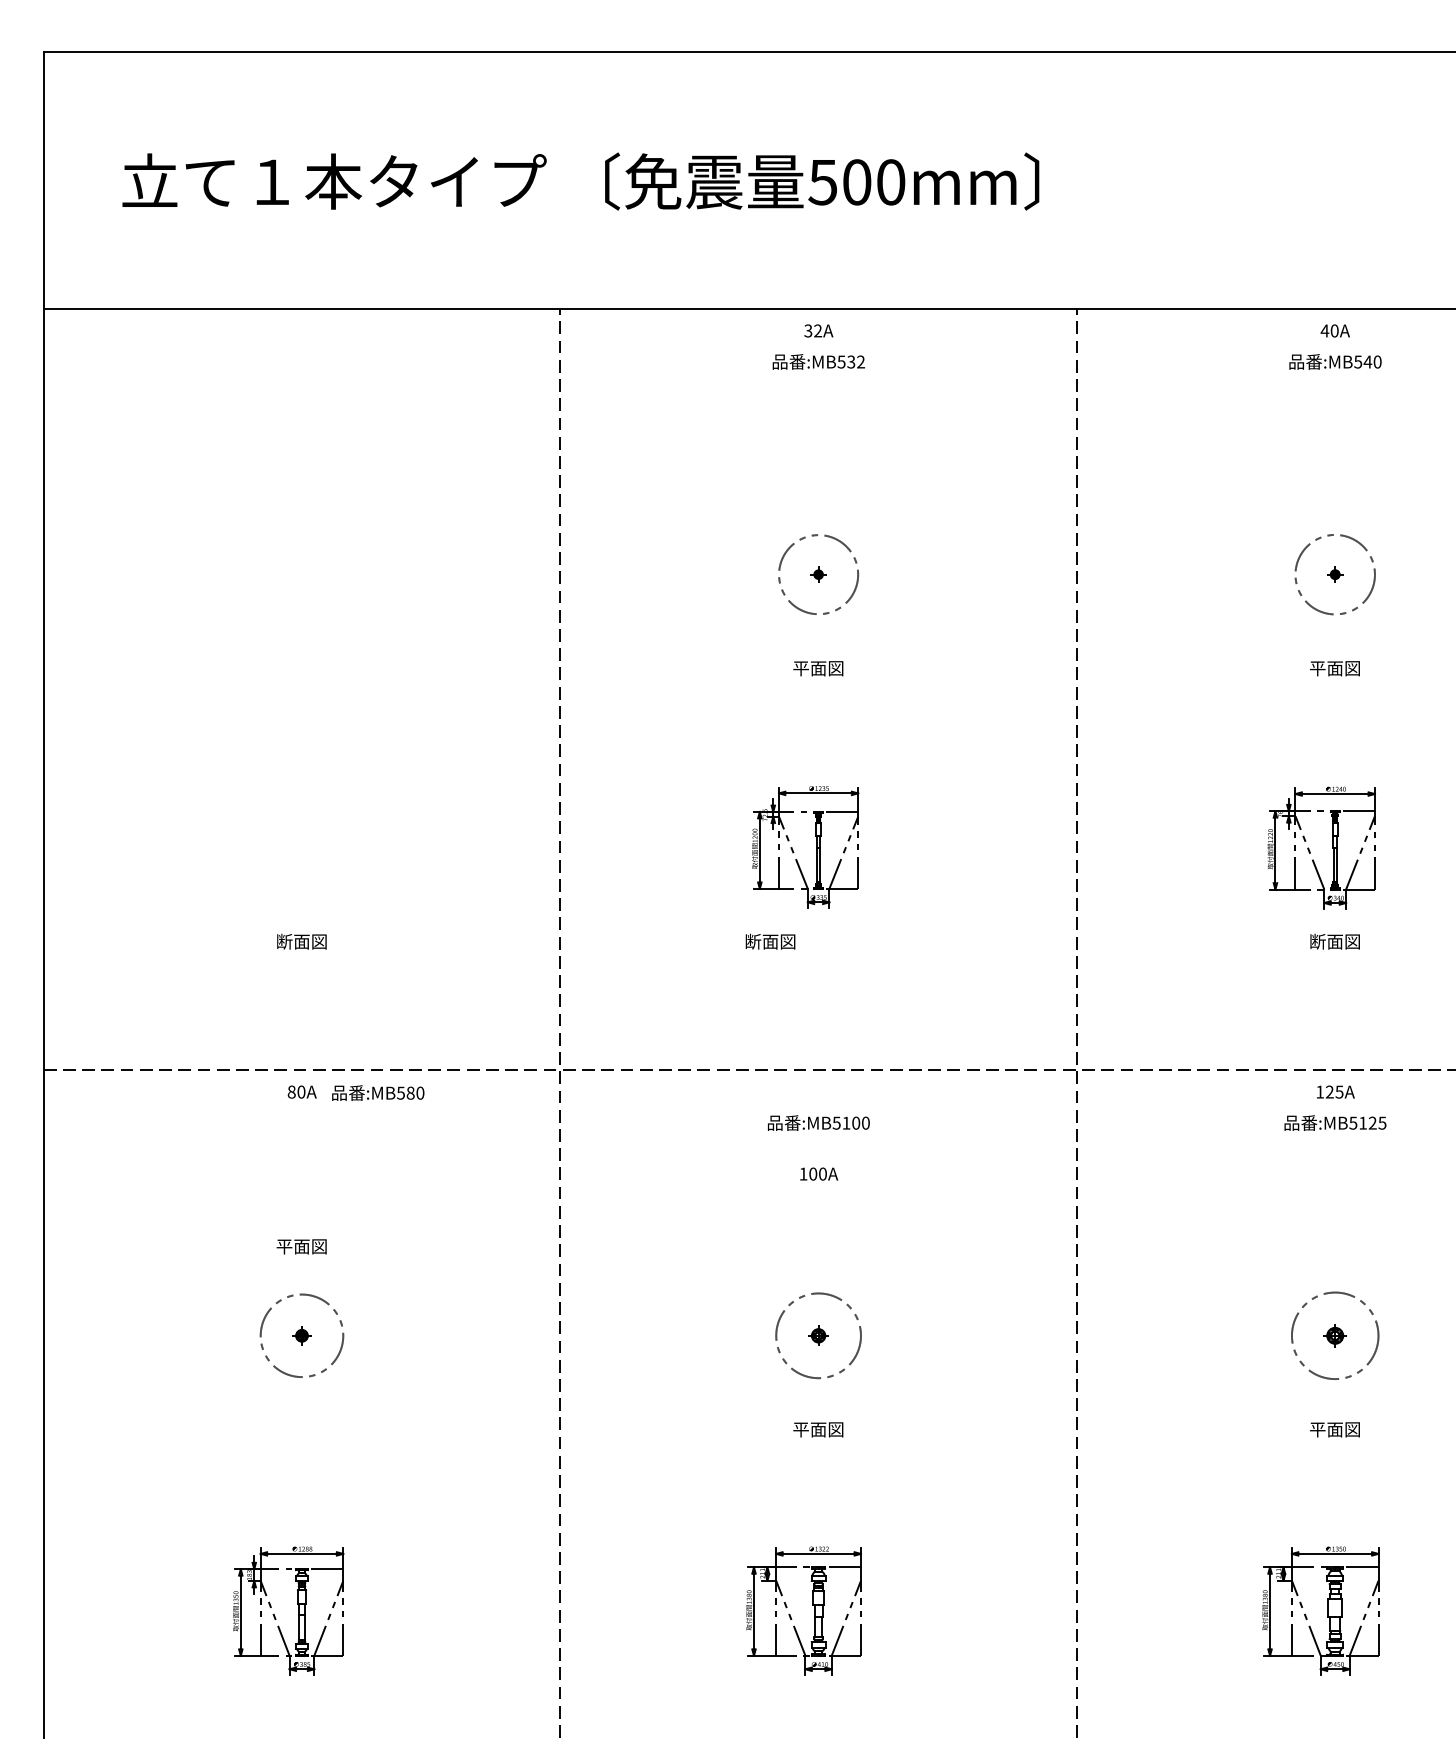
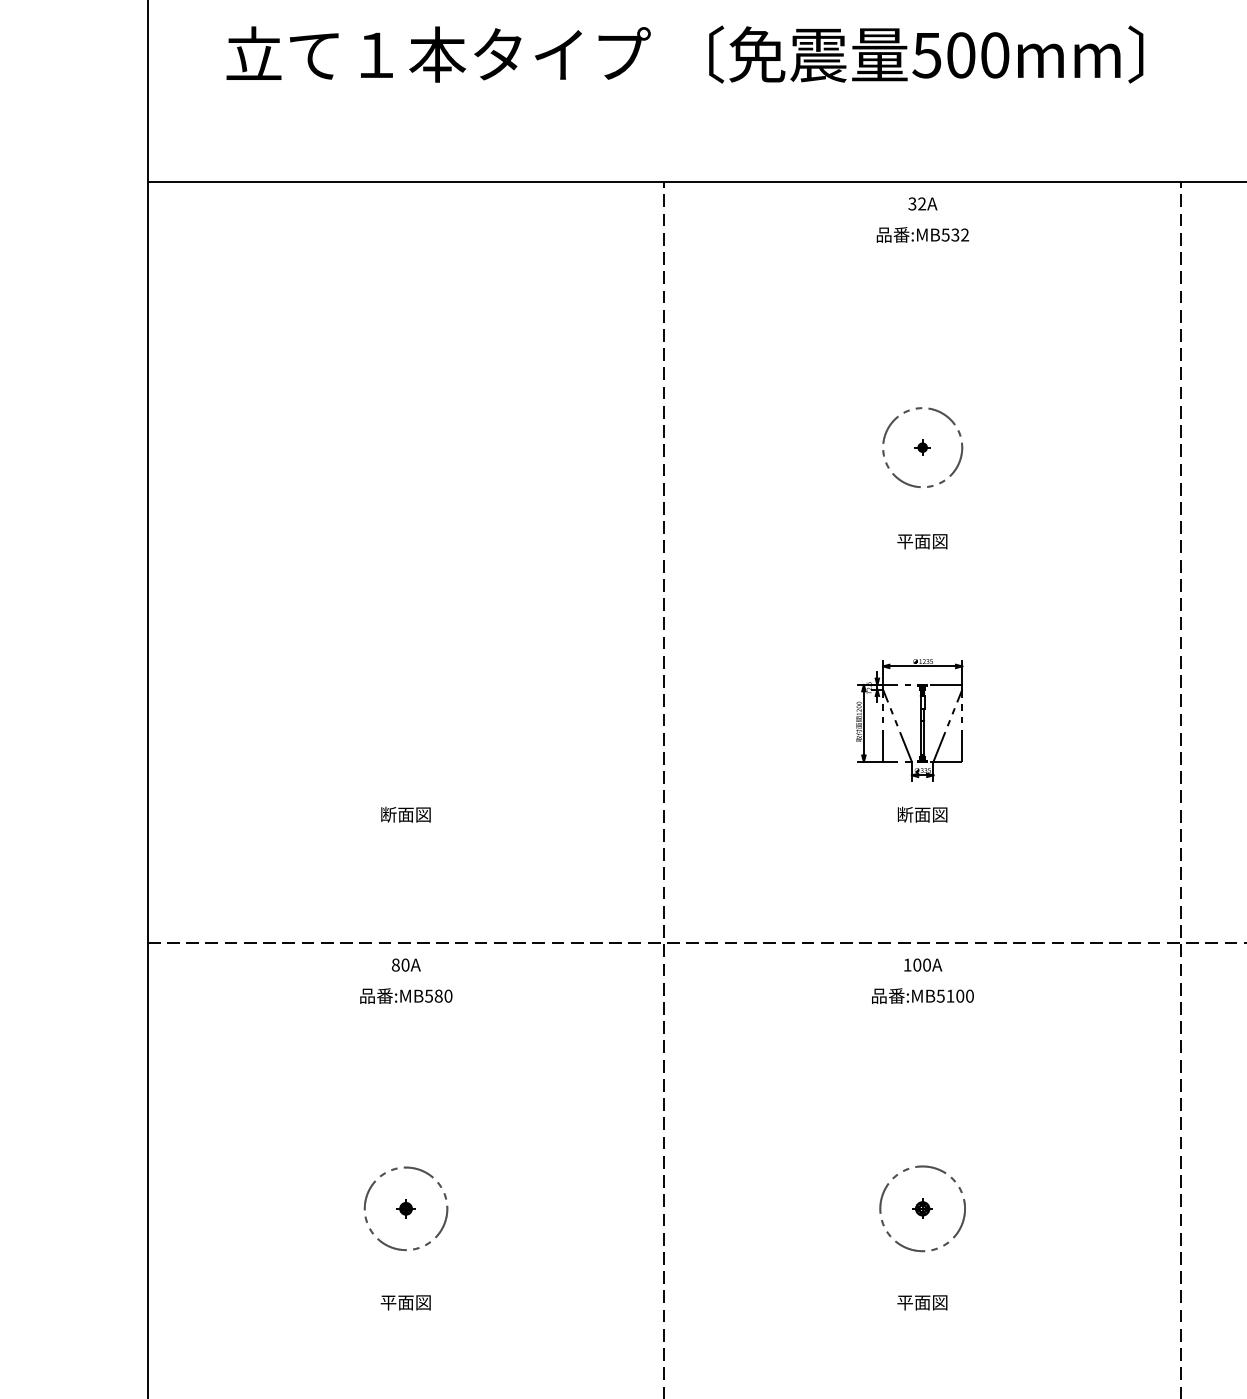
text: (770, 941) -> (922, 814), moved
text: (378, 1092) -> (406, 995), moved
text: (819, 1173) -> (923, 964), moved
text: (301, 1246) -> (405, 1302), moved

